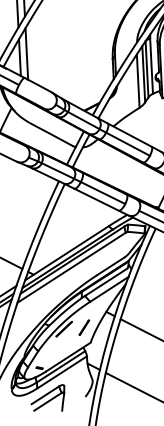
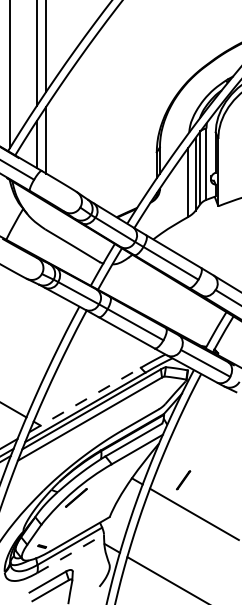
line: (67, 252) -> (85, 399), solid -> dashed
line: (84, 327) -> (183, 480), moved
line: (61, 372) -> (70, 553), solid -> dashed

